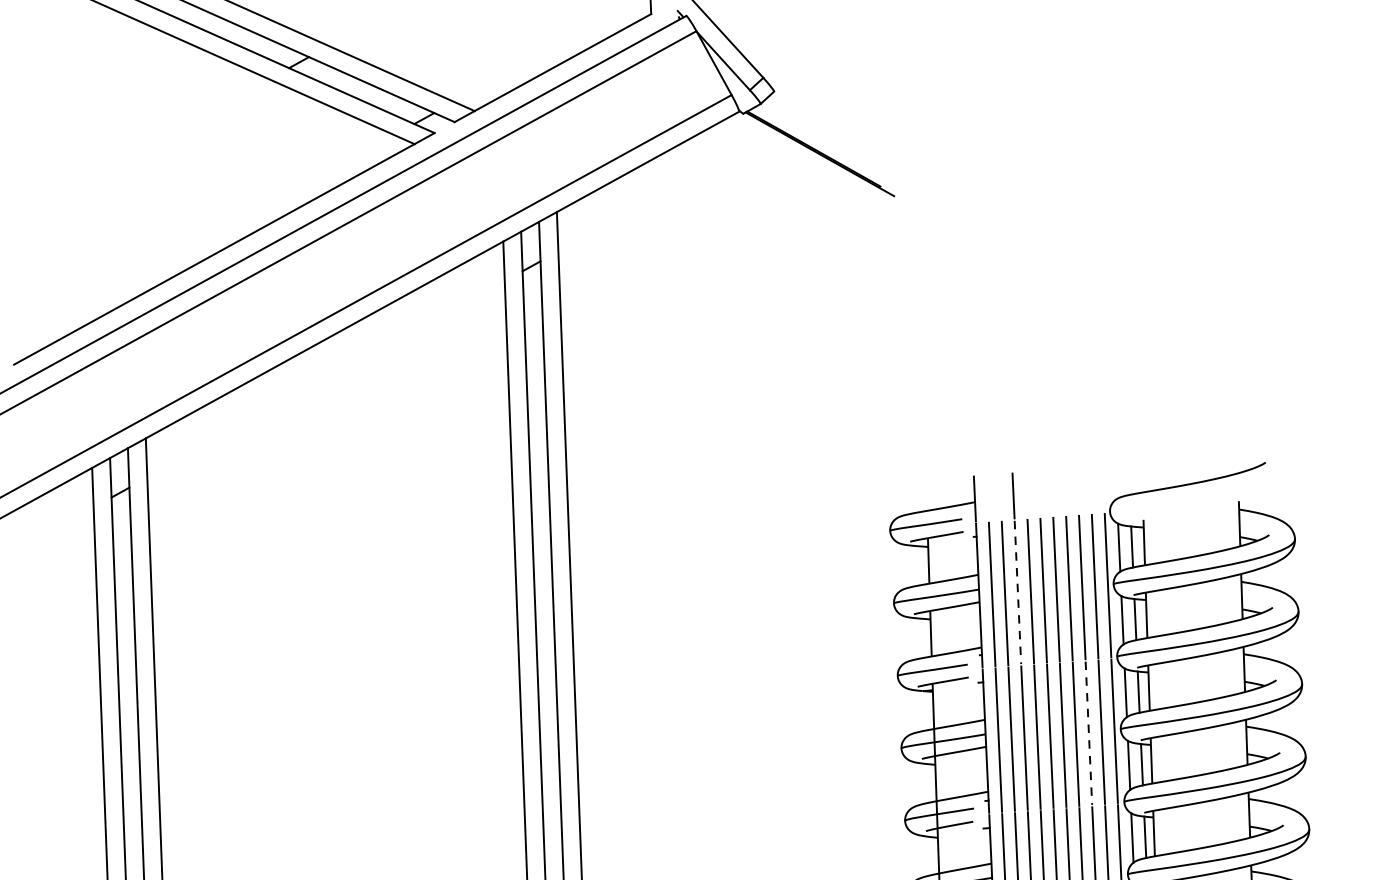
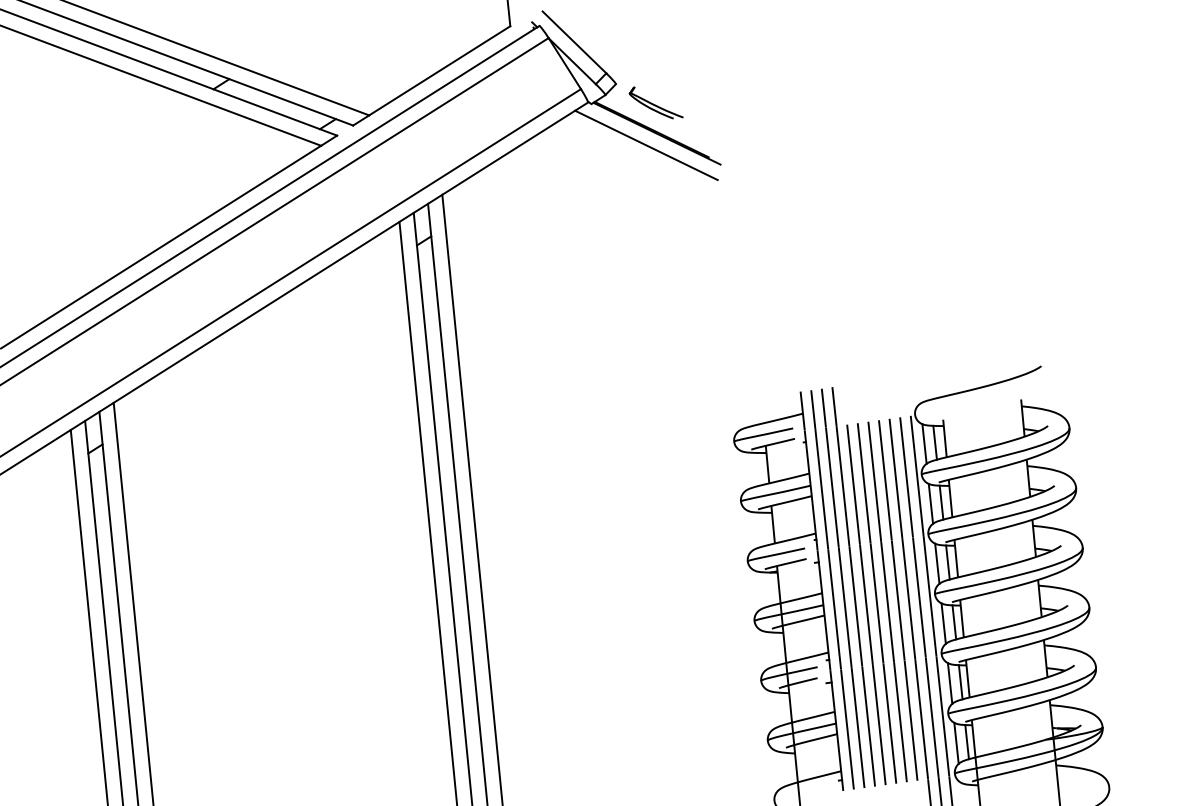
part: (820, 116) -> (655, 102), added
line: (806, 167) -> (646, 145), added
line: (1000, 496) -> (823, 407), added
line: (988, 497) -> (813, 409), added
line: (1018, 592) -> (843, 486), dashed -> solid
line: (1088, 733) -> (908, 599), dashed -> solid

